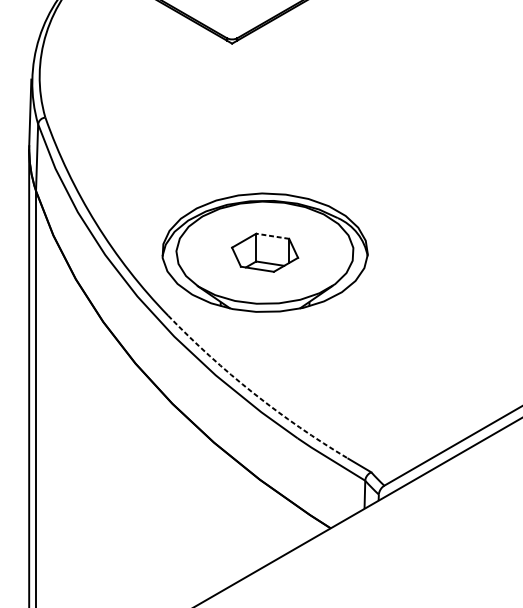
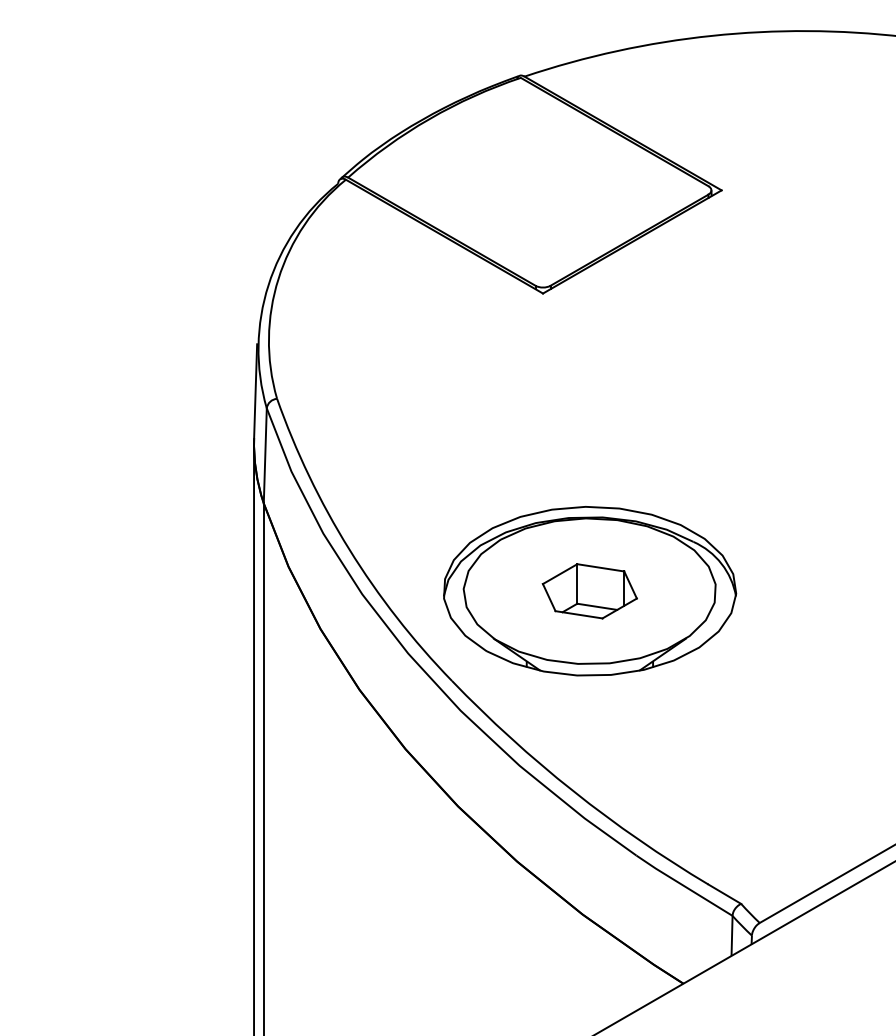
line: (272, 236) -> (600, 567), dashed -> solid
arc: (253, 393) -> (573, 791), dashed -> solid

